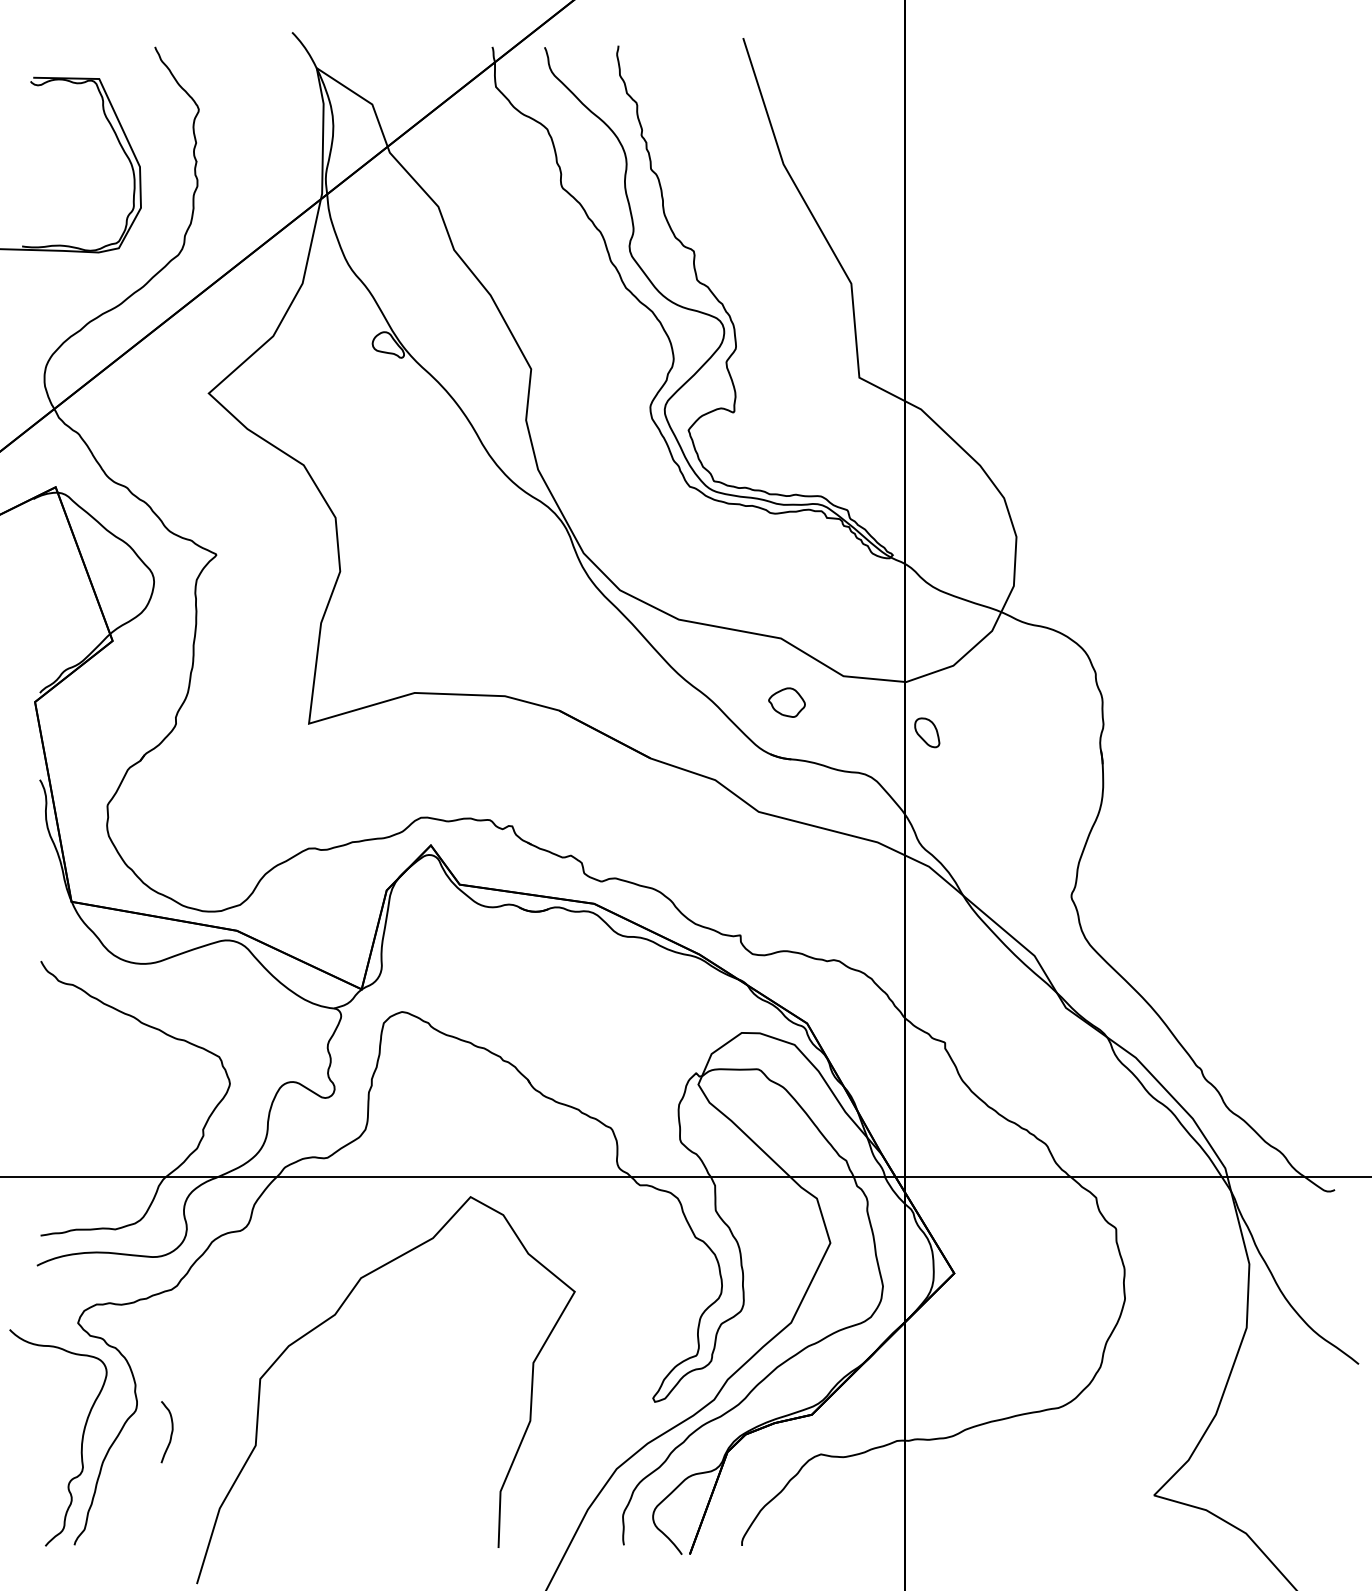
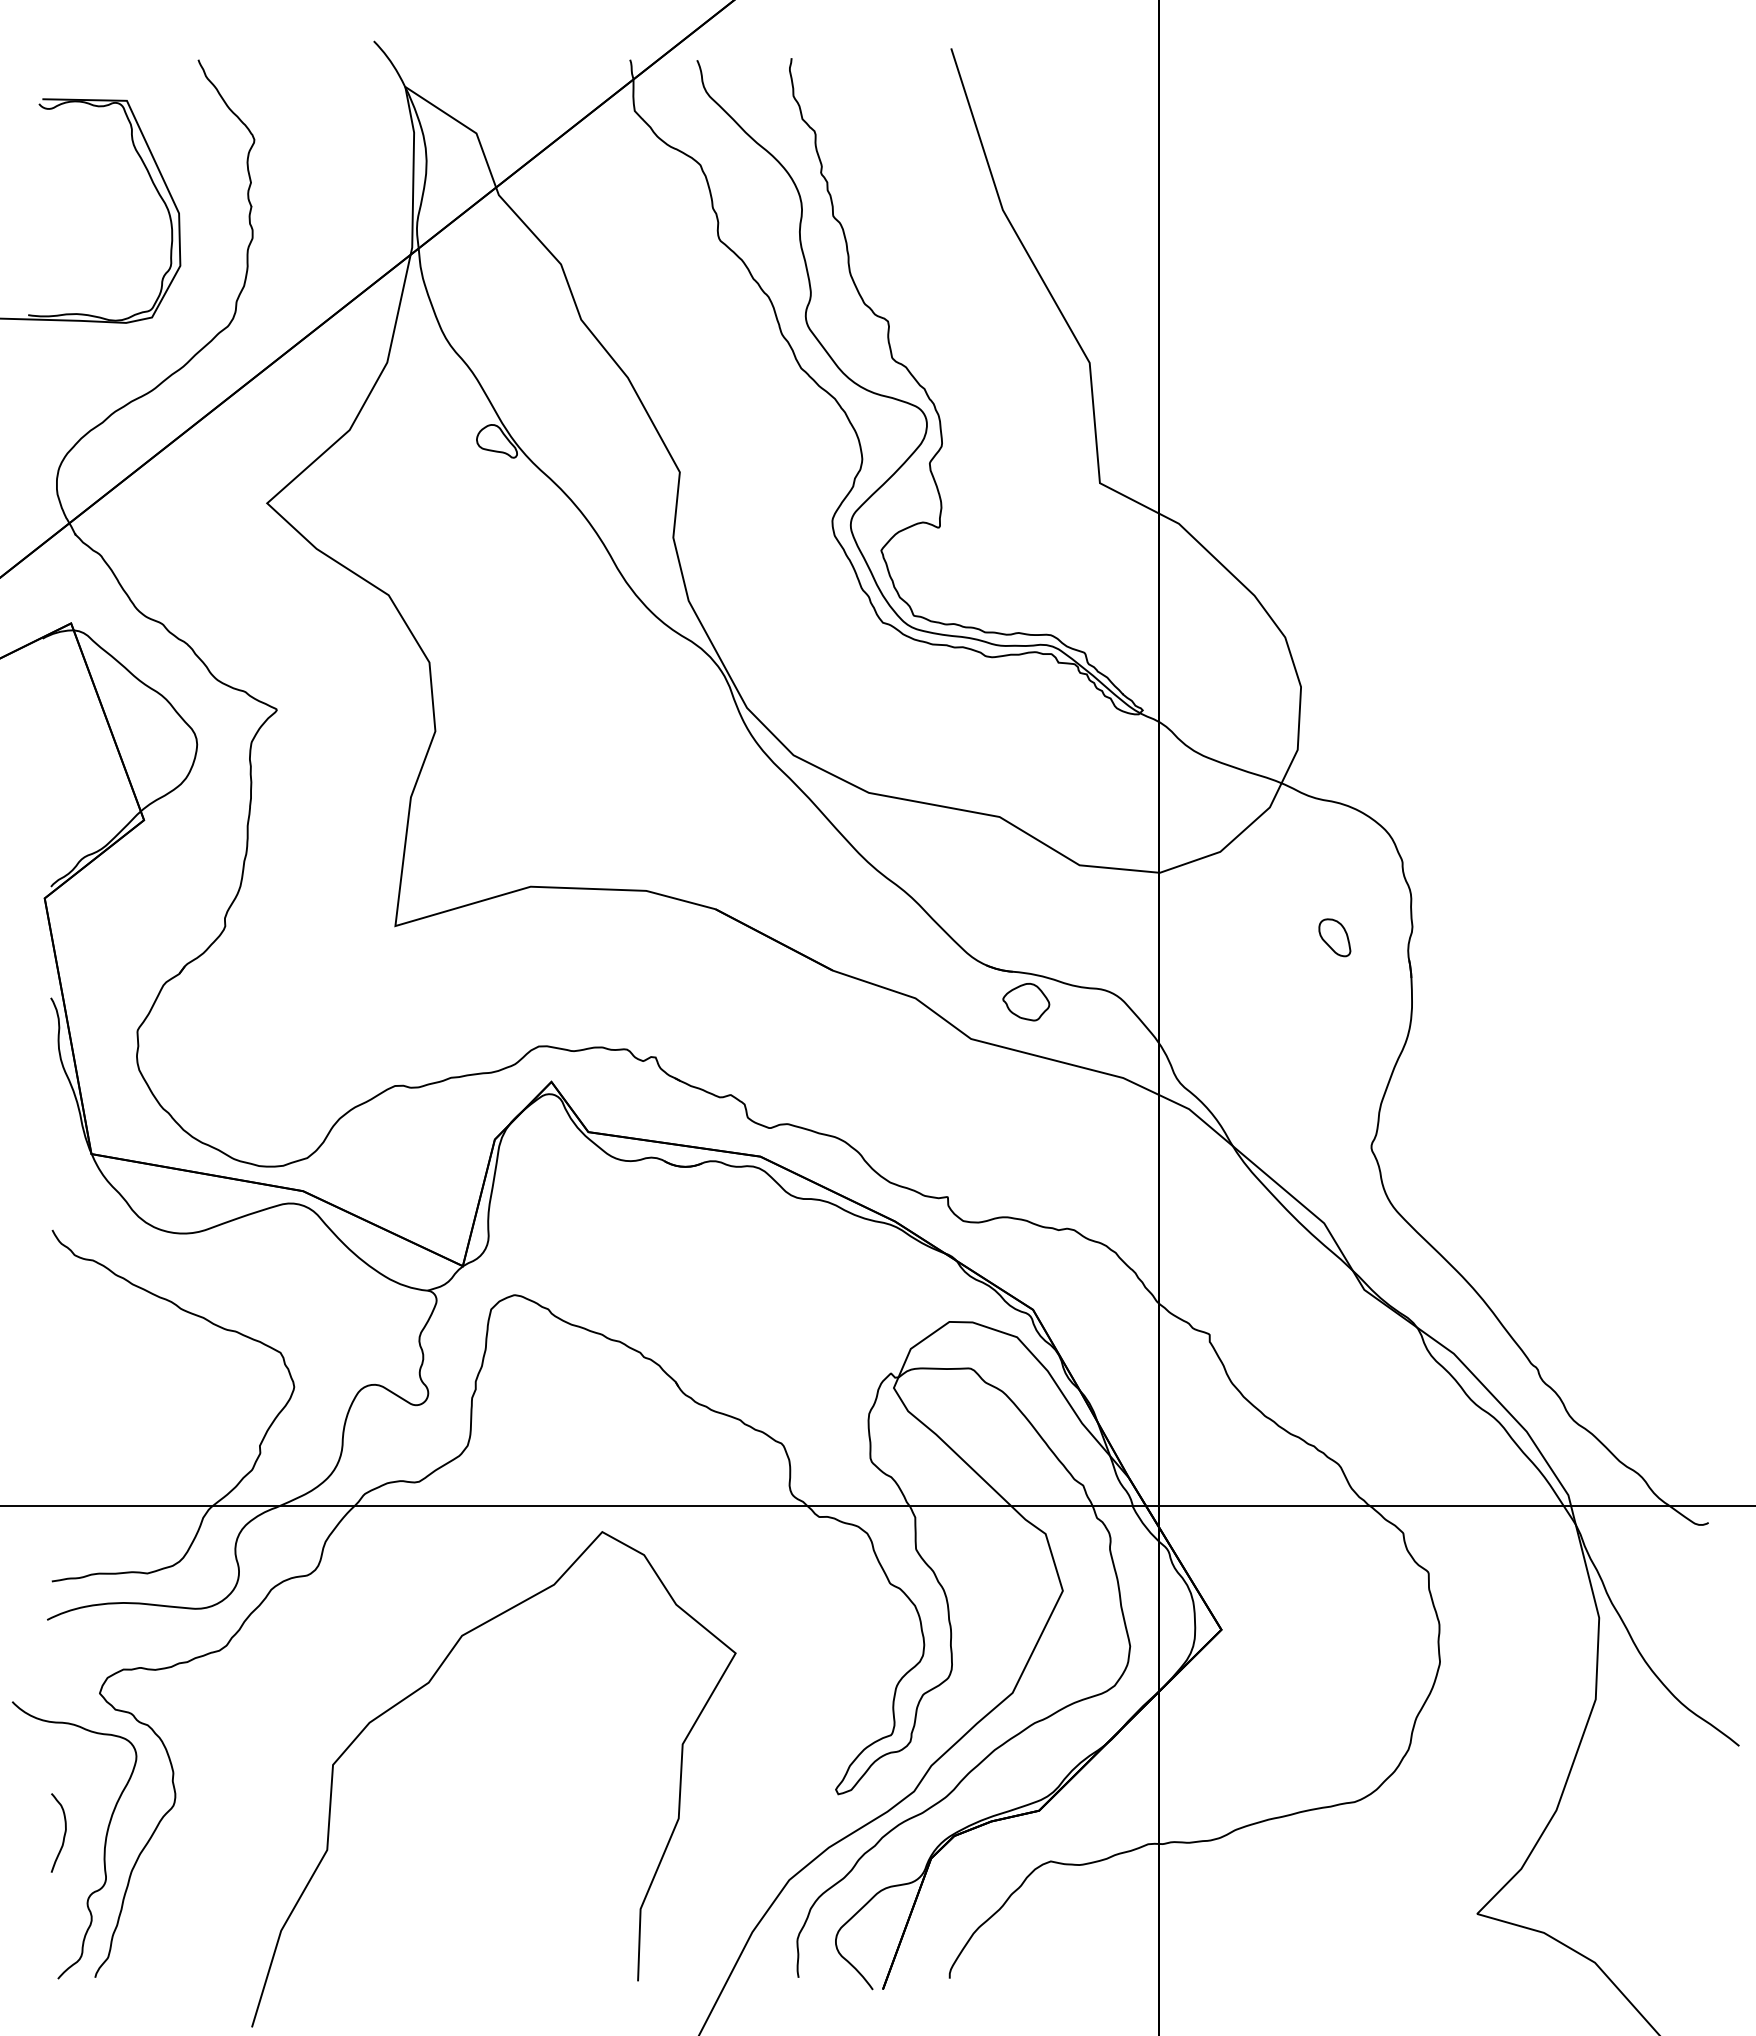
part: (787, 702) -> (1026, 1002), moved
part: (927, 732) -> (1334, 937), moved
curve: (170, 1434) -> (63, 1835), moved

